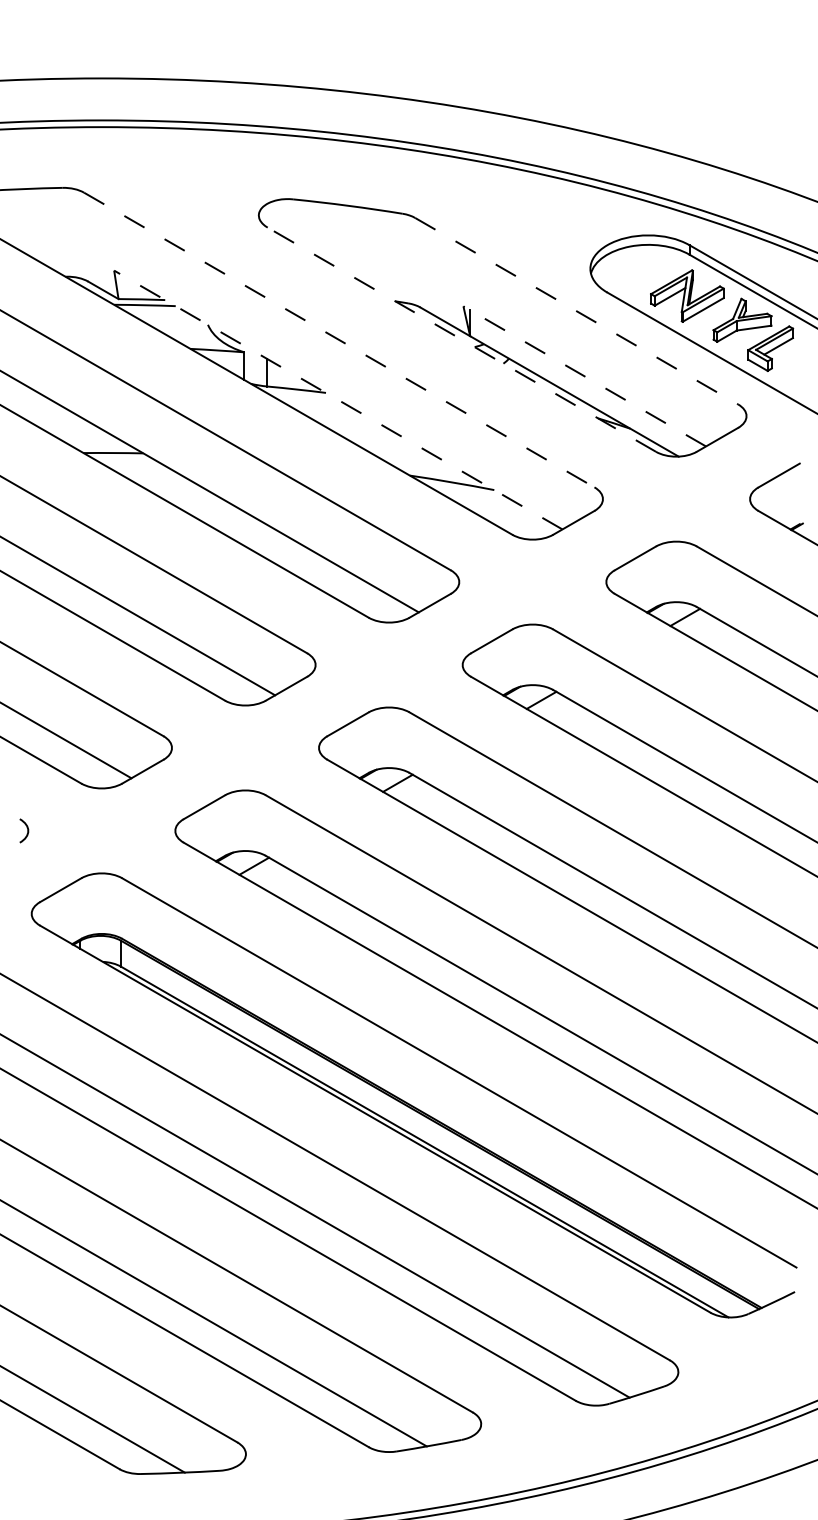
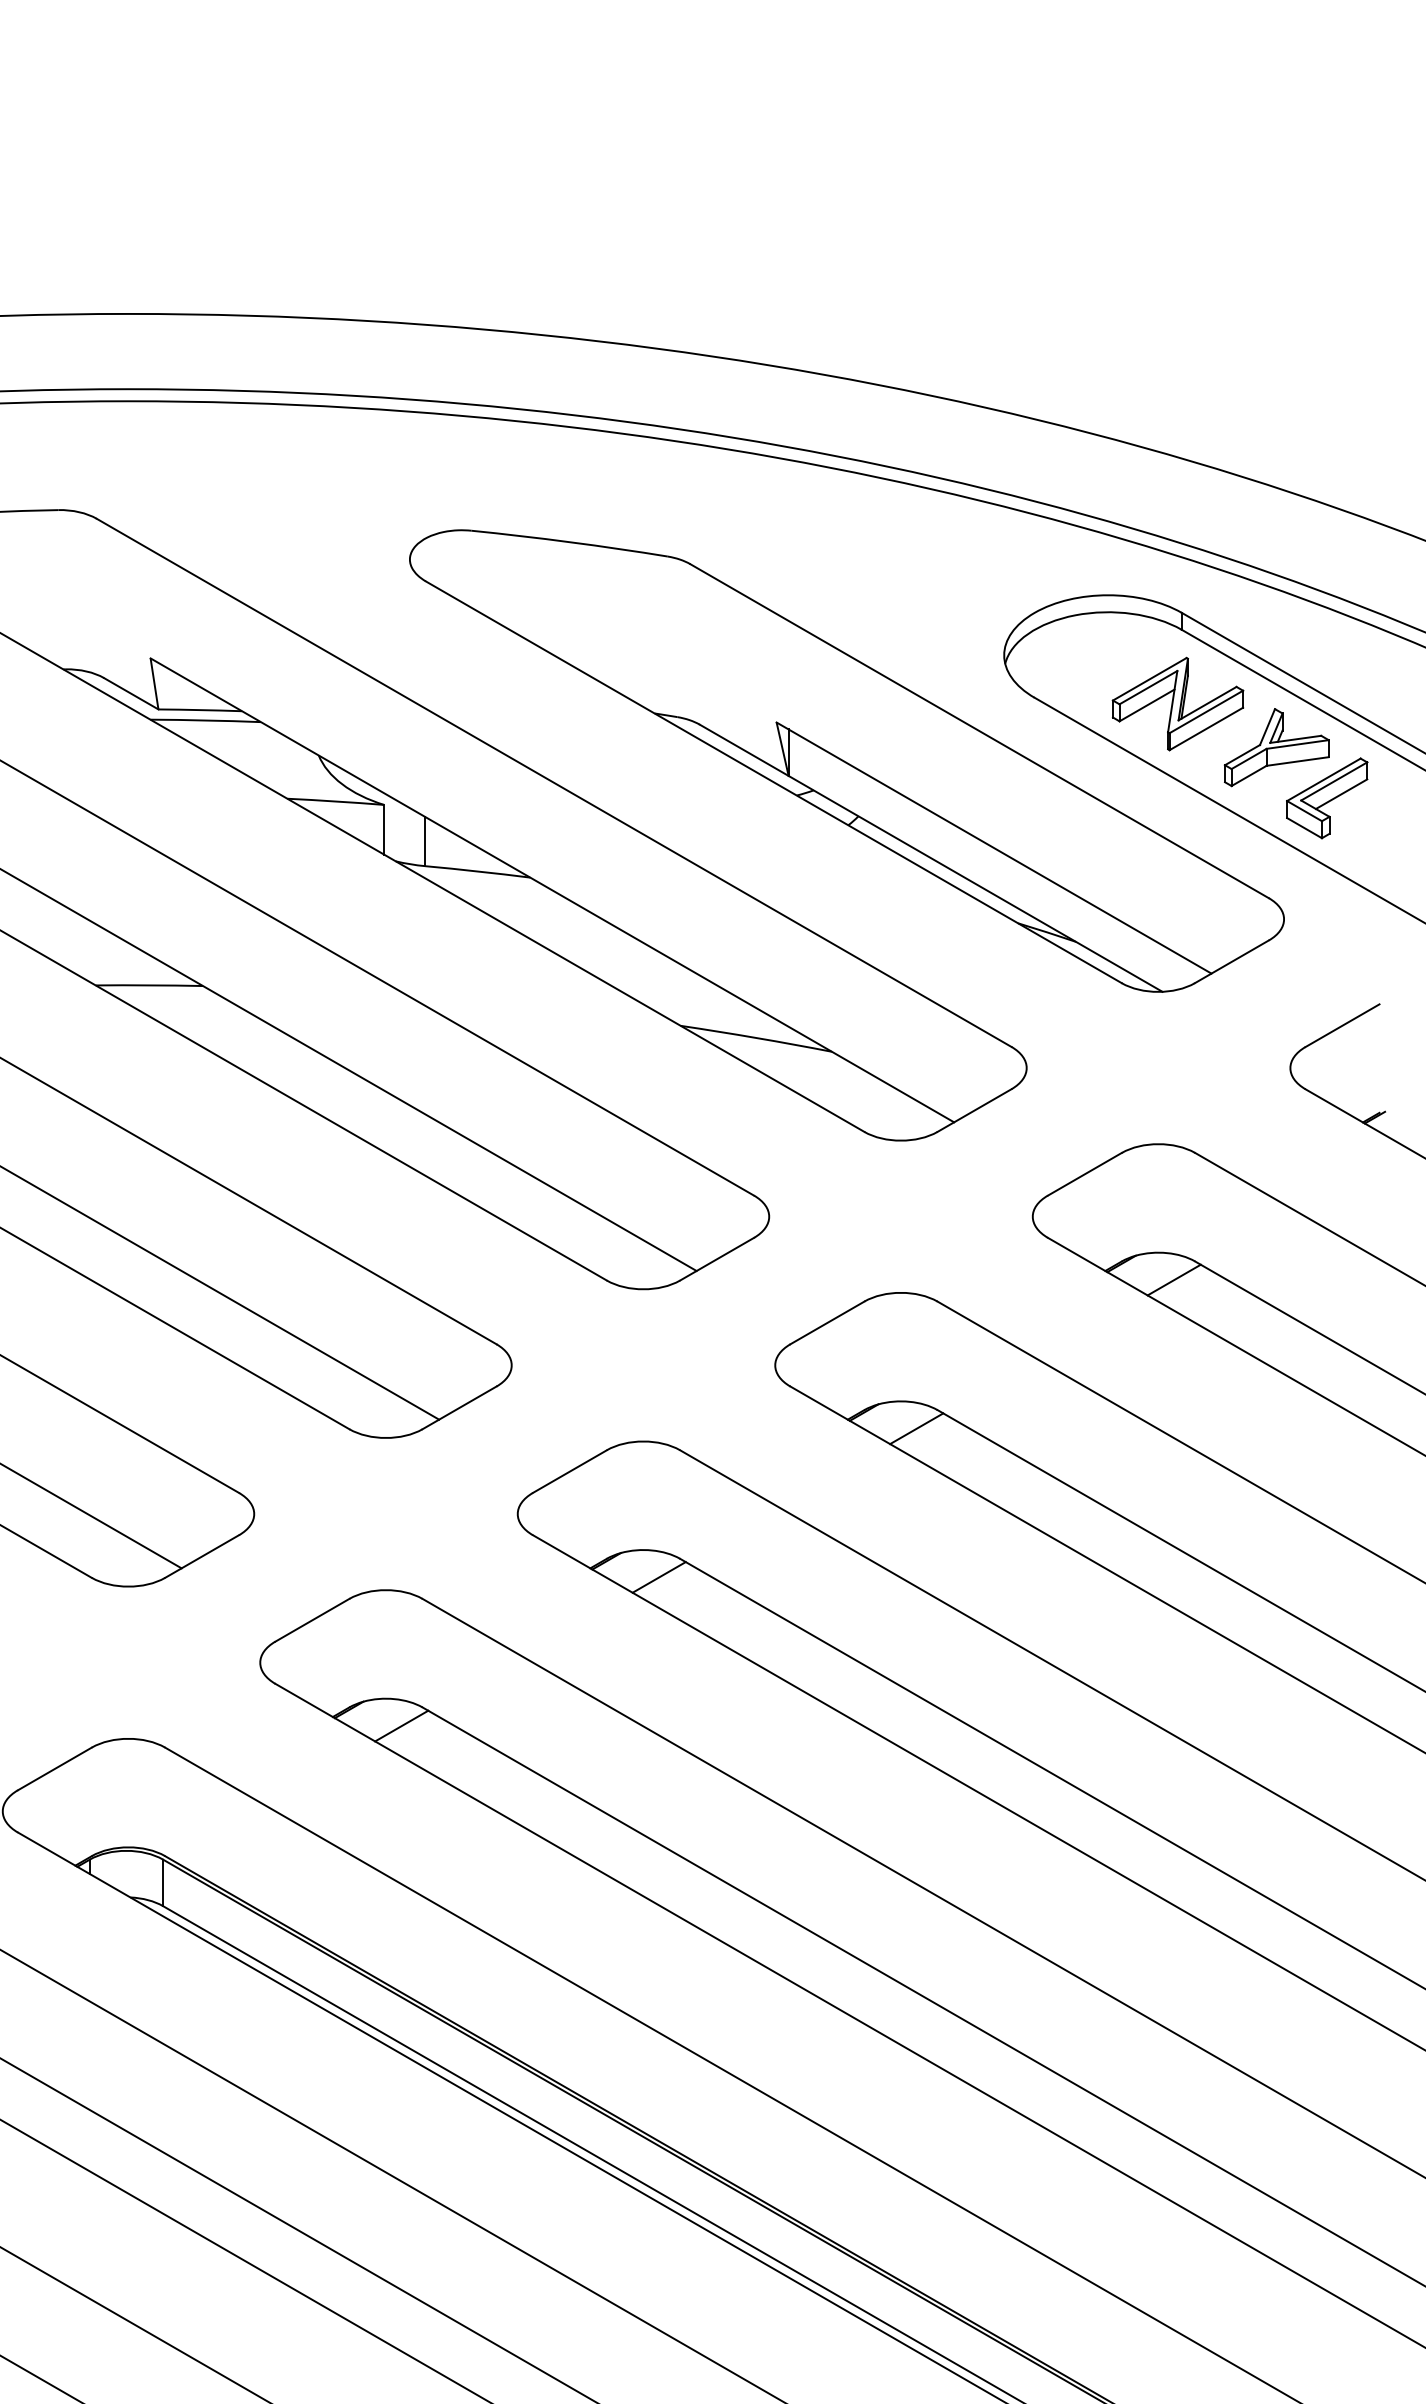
line: (577, 311) -> (981, 731), dashed -> solid
line: (461, 339) -> (773, 781), dashed -> solid
line: (339, 340) -> (554, 783), dashed -> solid
line: (584, 376) -> (993, 848), dashed -> solid
line: (338, 400) -> (552, 891), dashed -> solid

